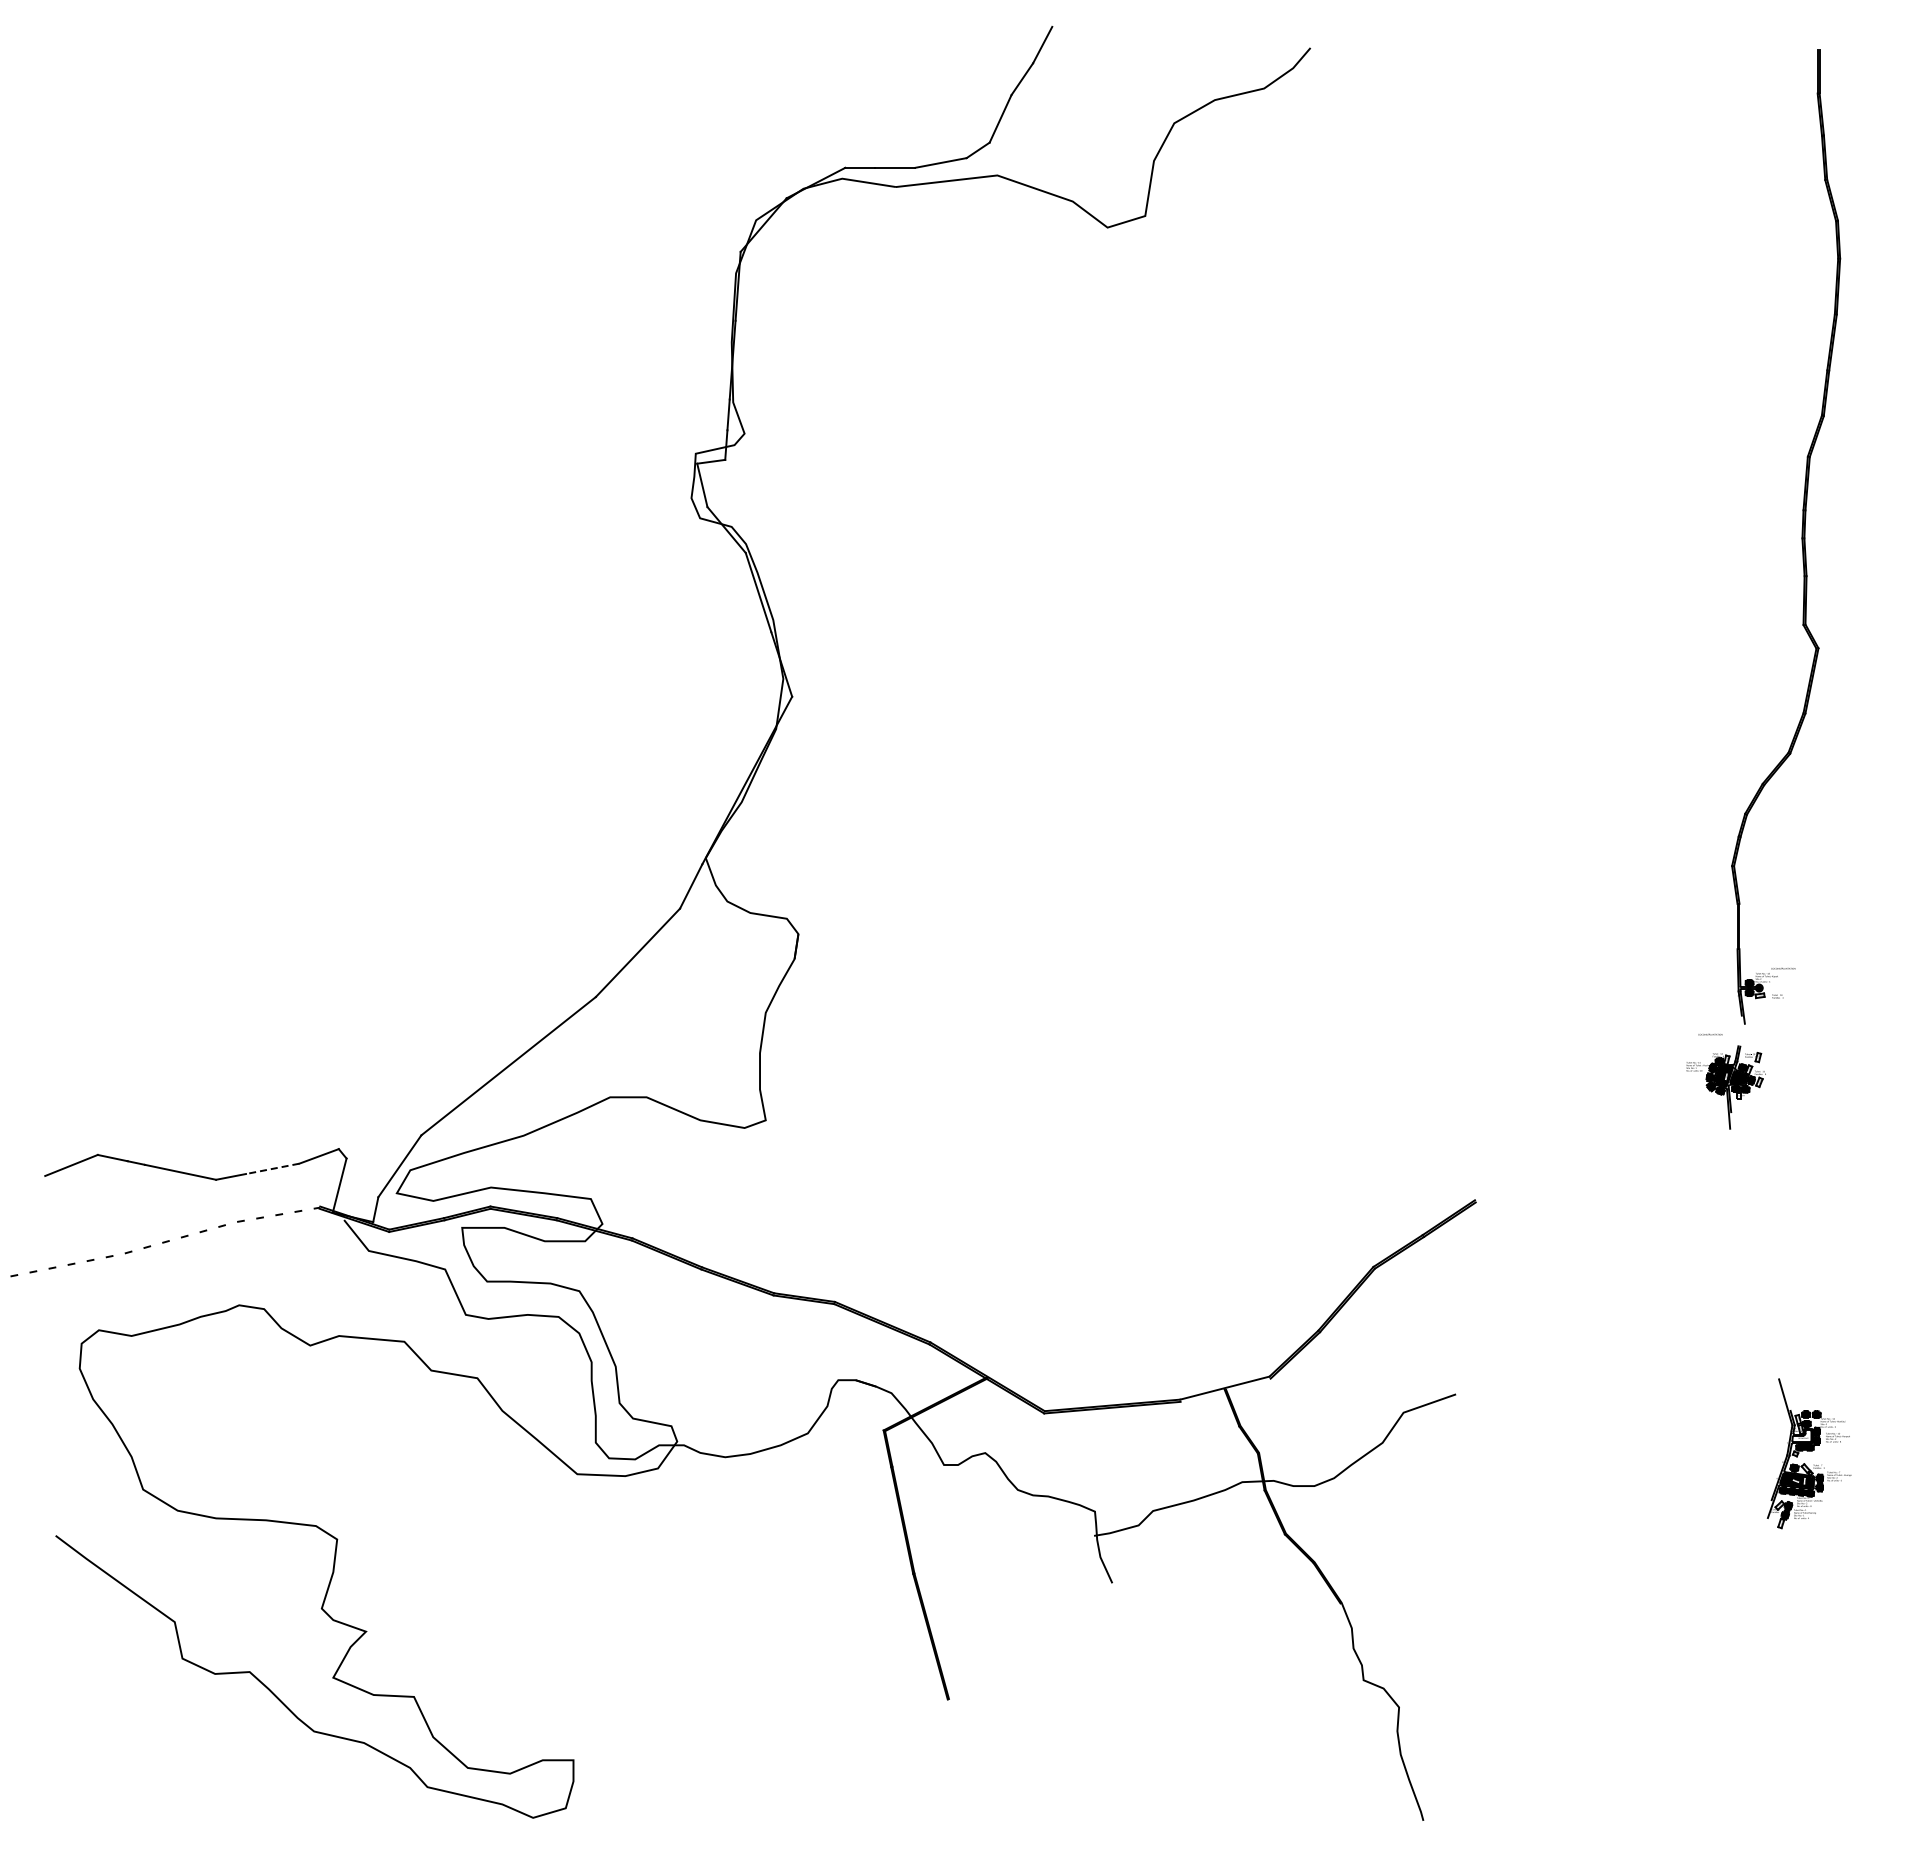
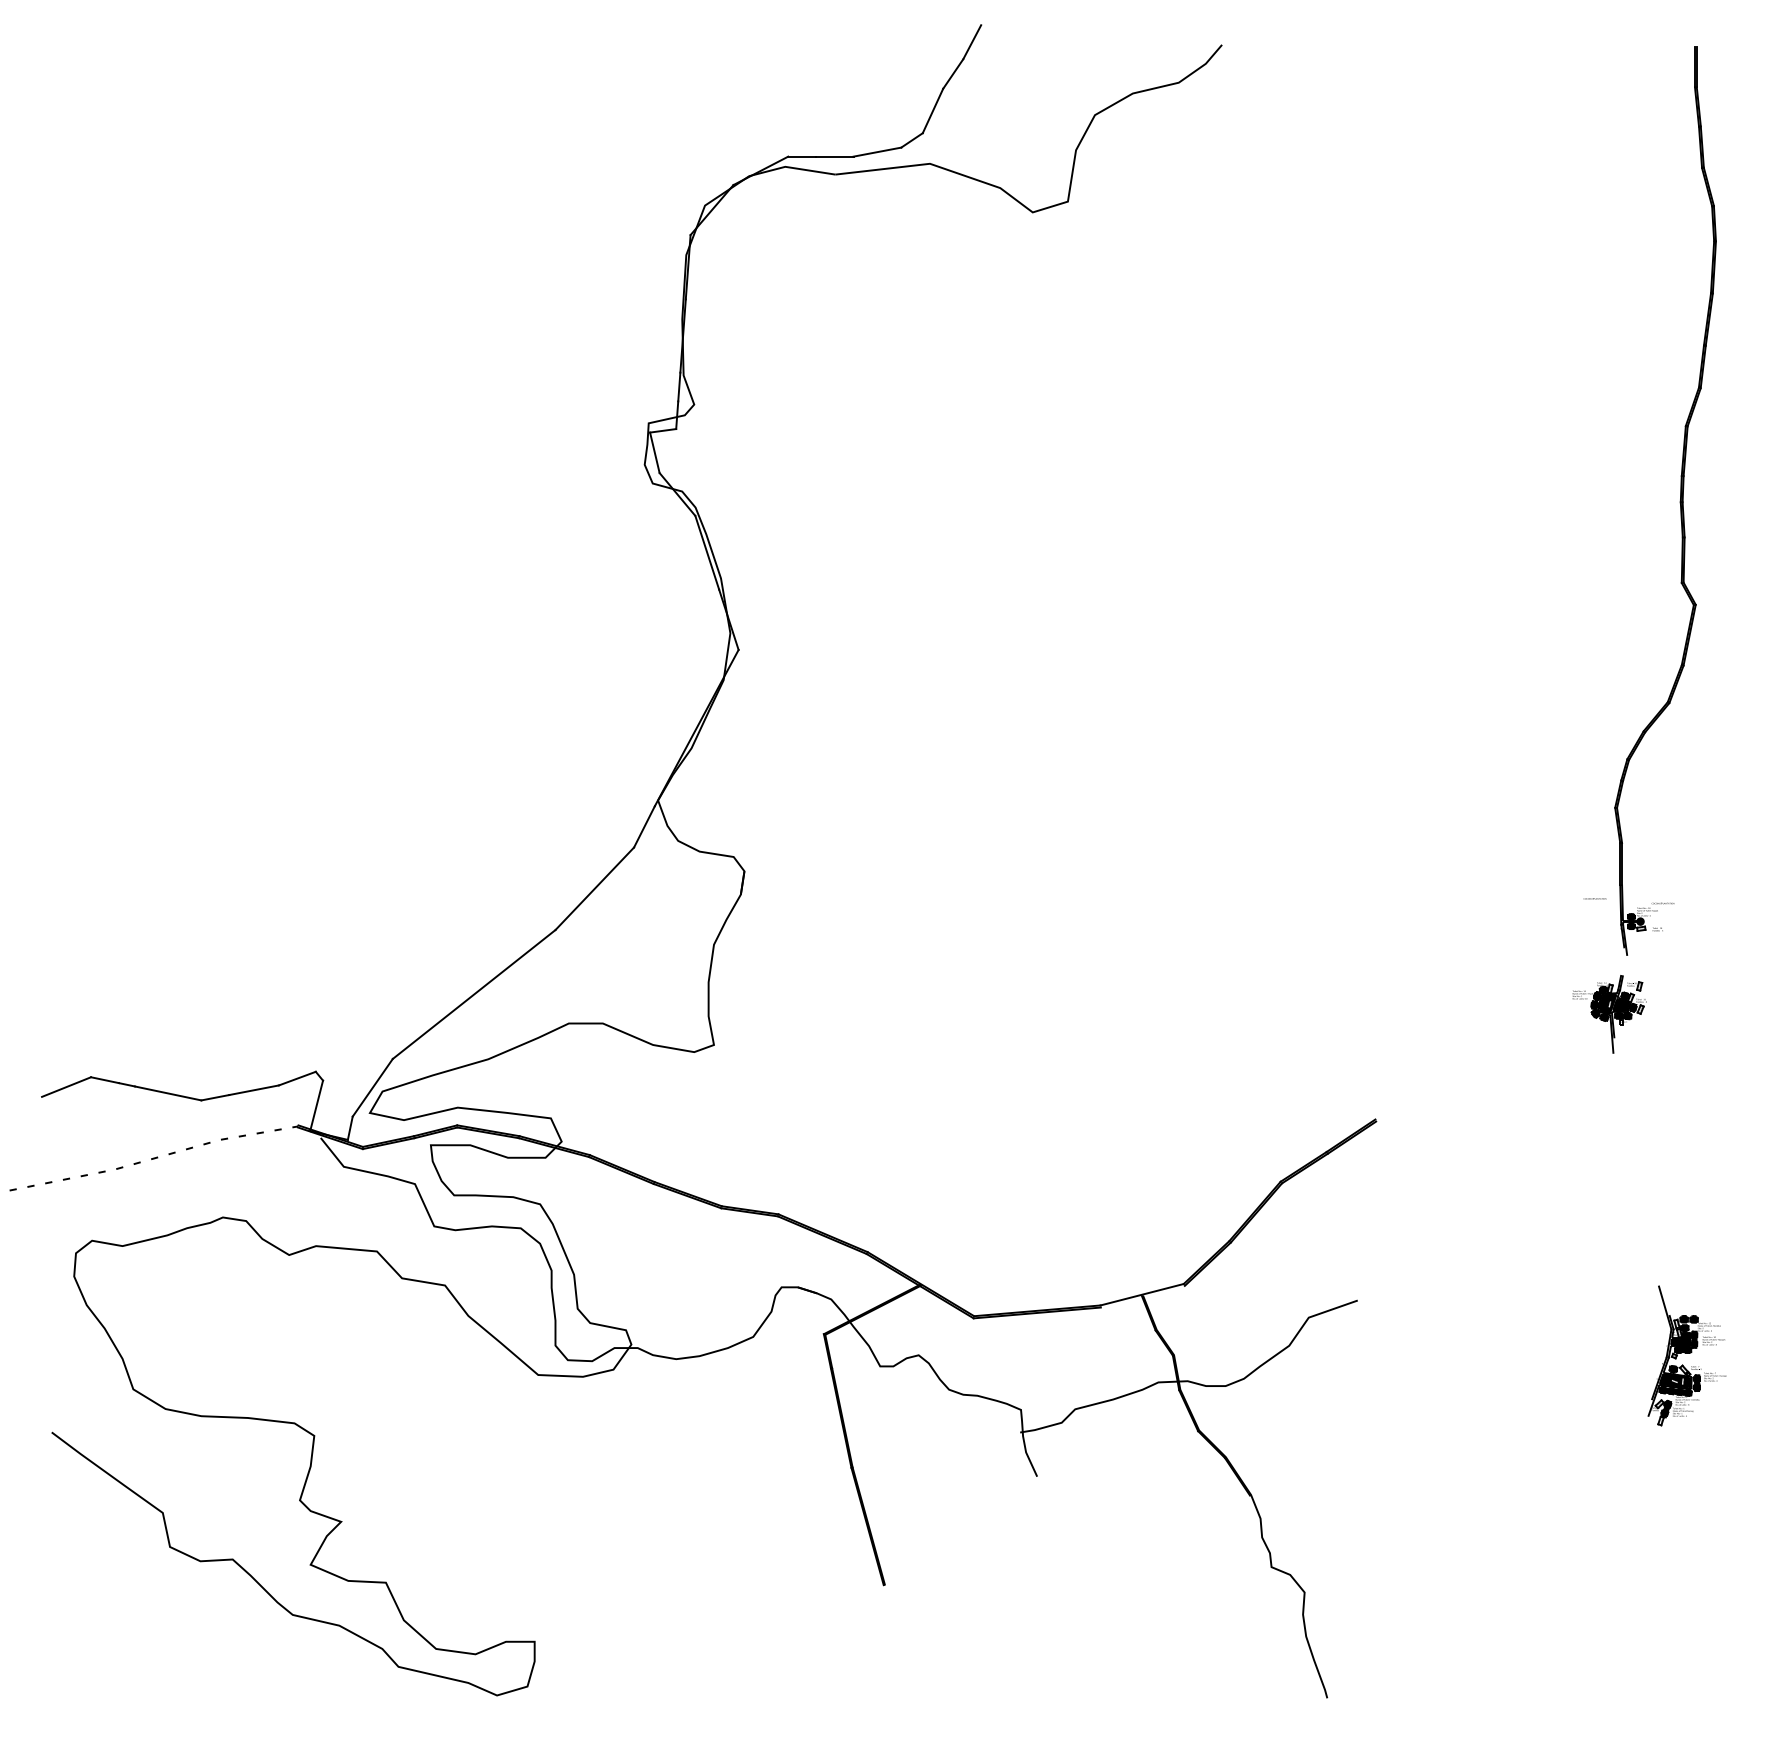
text: (1710, 1034) -> (1595, 898), moved
line: (272, 1168) -> (253, 1089), dashed -> solid
fill: (1801, 1436) -> (1679, 1339), added

